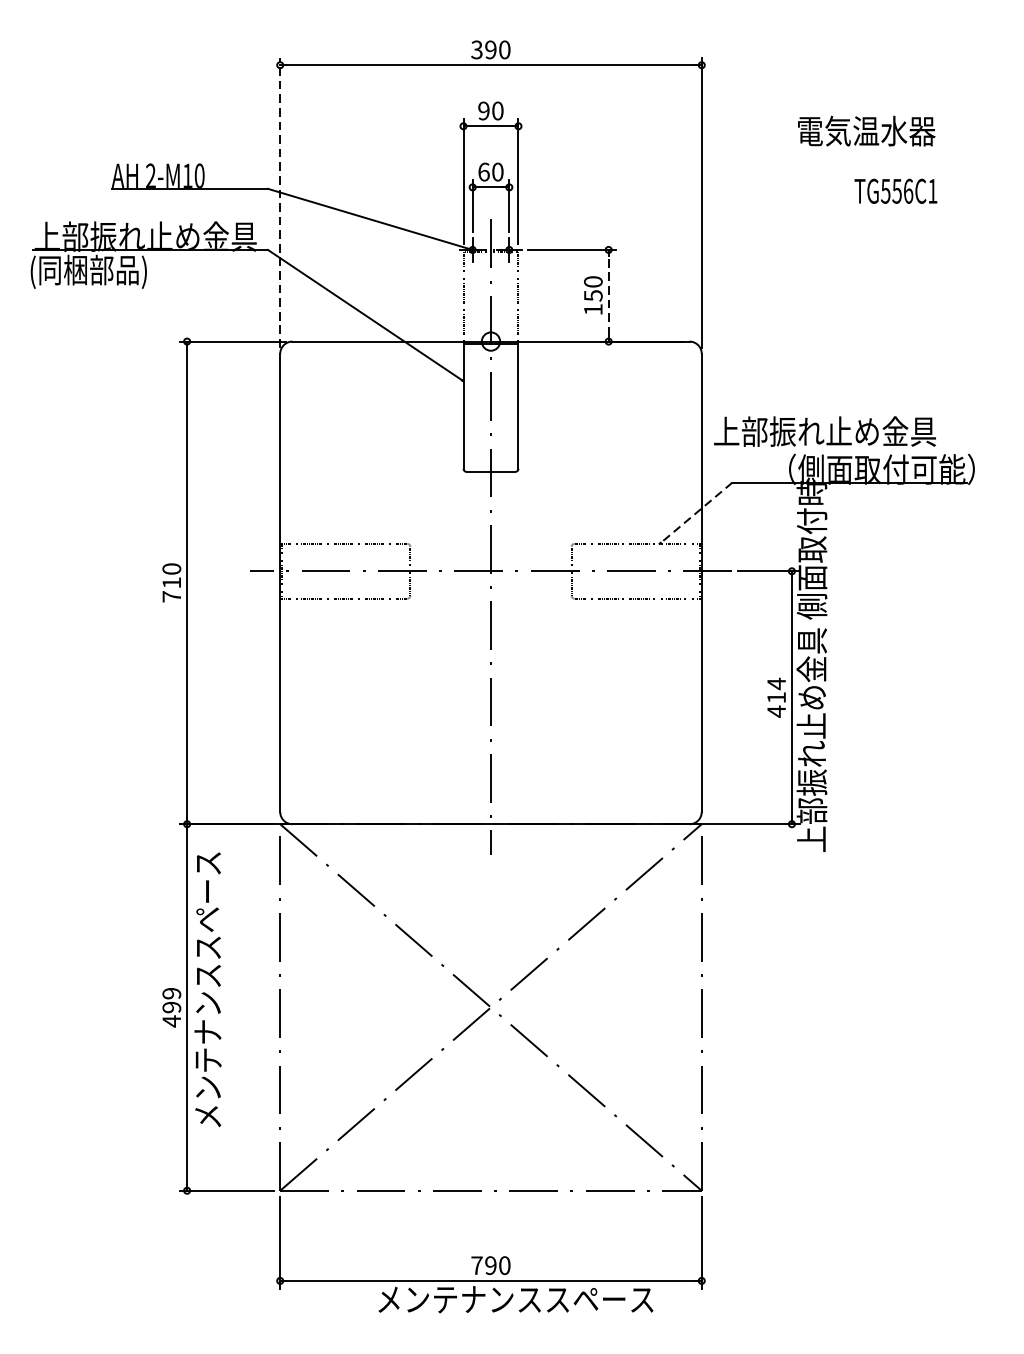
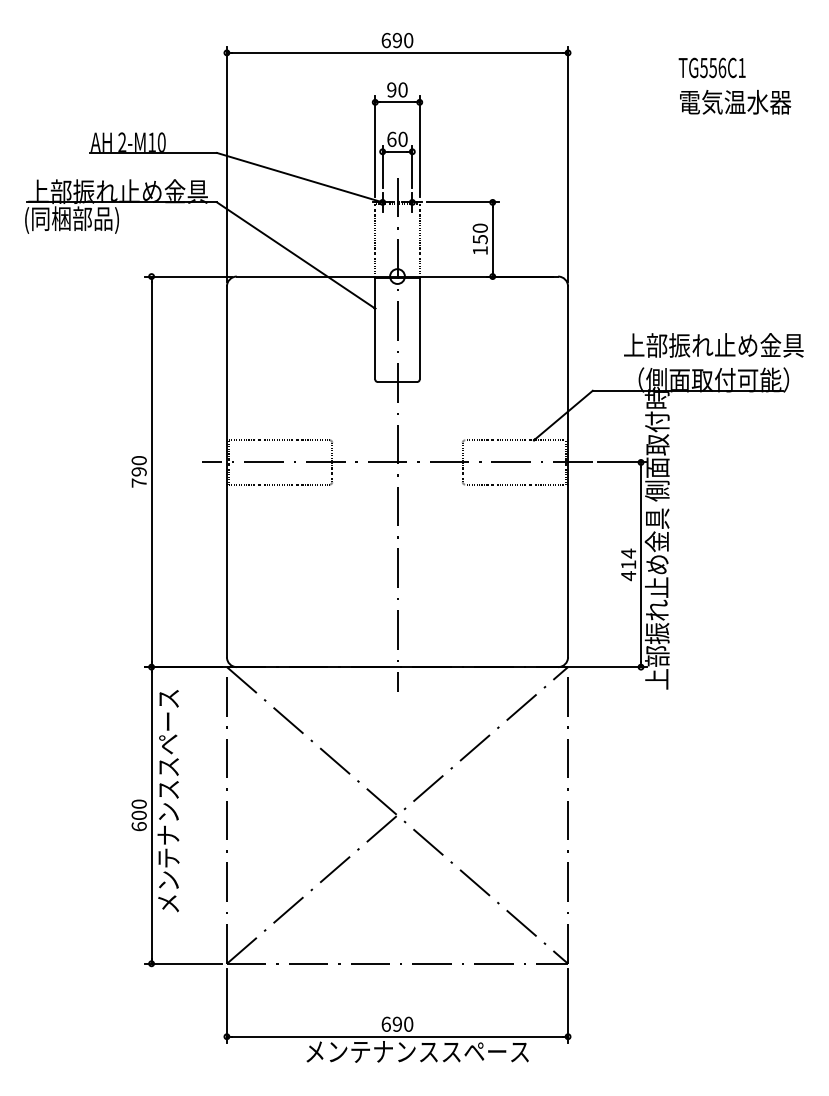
text: (476, 49) -> (385, 40), 390 -> 690
text: (866, 130) -> (735, 101), moved
text: (895, 190) -> (711, 67), moved
line: (279, 201) -> (226, 163), dashed -> solid
line: (608, 295) -> (492, 239), dashed -> solid
text: (824, 431) -> (713, 345), moved
line: (696, 513) -> (563, 415), dashed -> solid
text: (170, 582) -> (138, 471), 710 -> 790
text: (170, 1007) -> (138, 815), 499 -> 600
text: (476, 1264) -> (385, 1023), 790 -> 690

